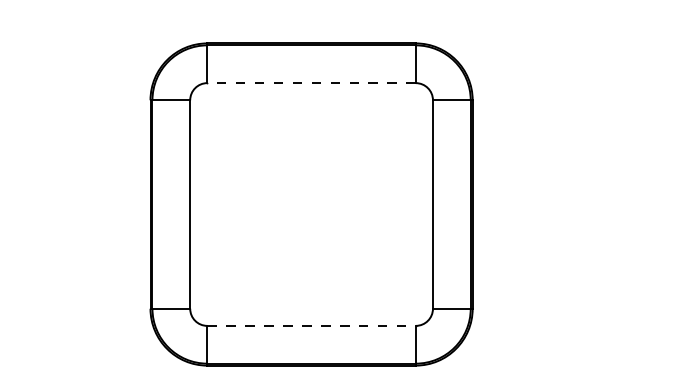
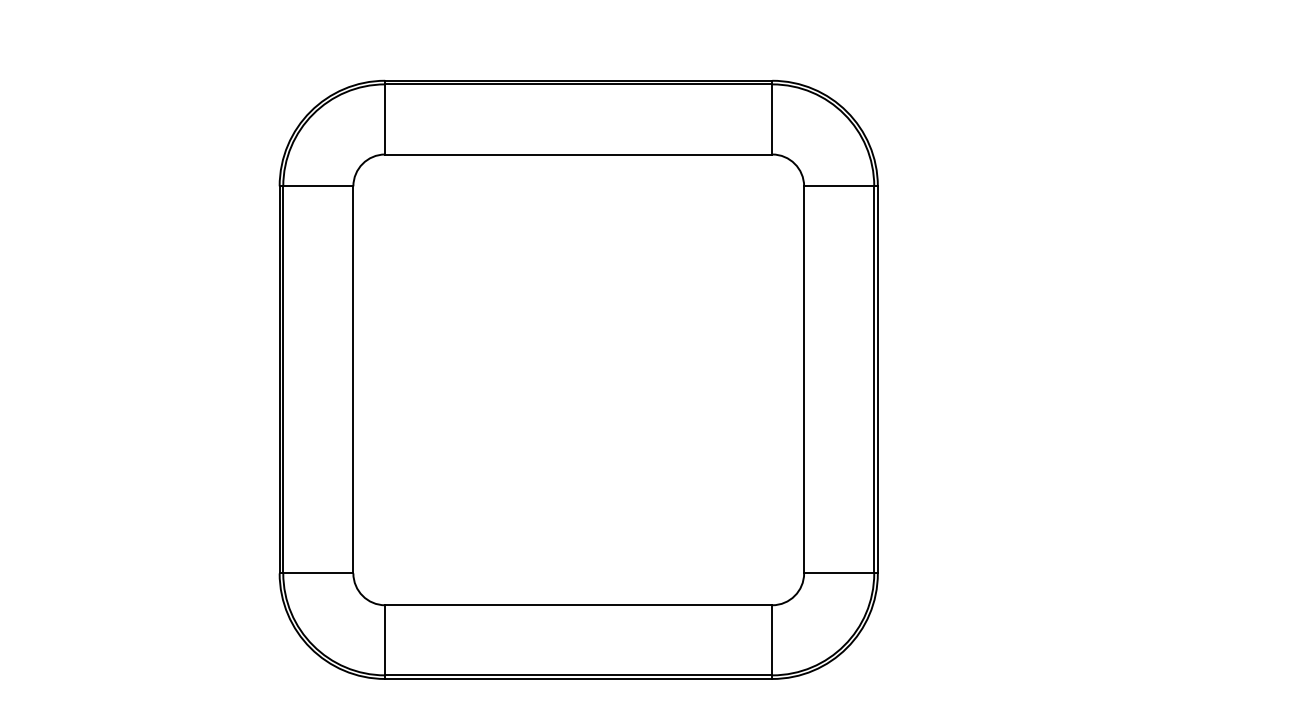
line: (311, 83) -> (578, 155), dashed -> solid
line: (312, 325) -> (580, 604), dashed -> solid

